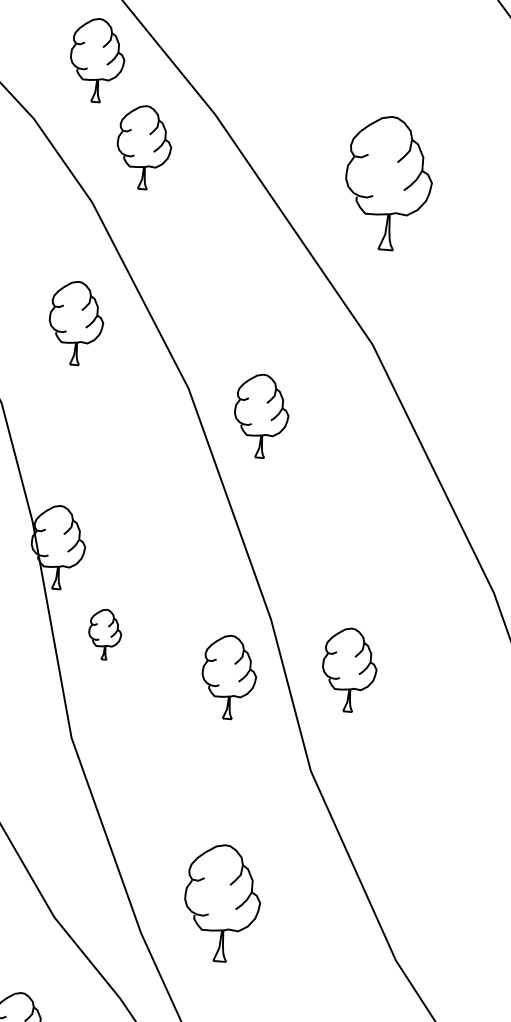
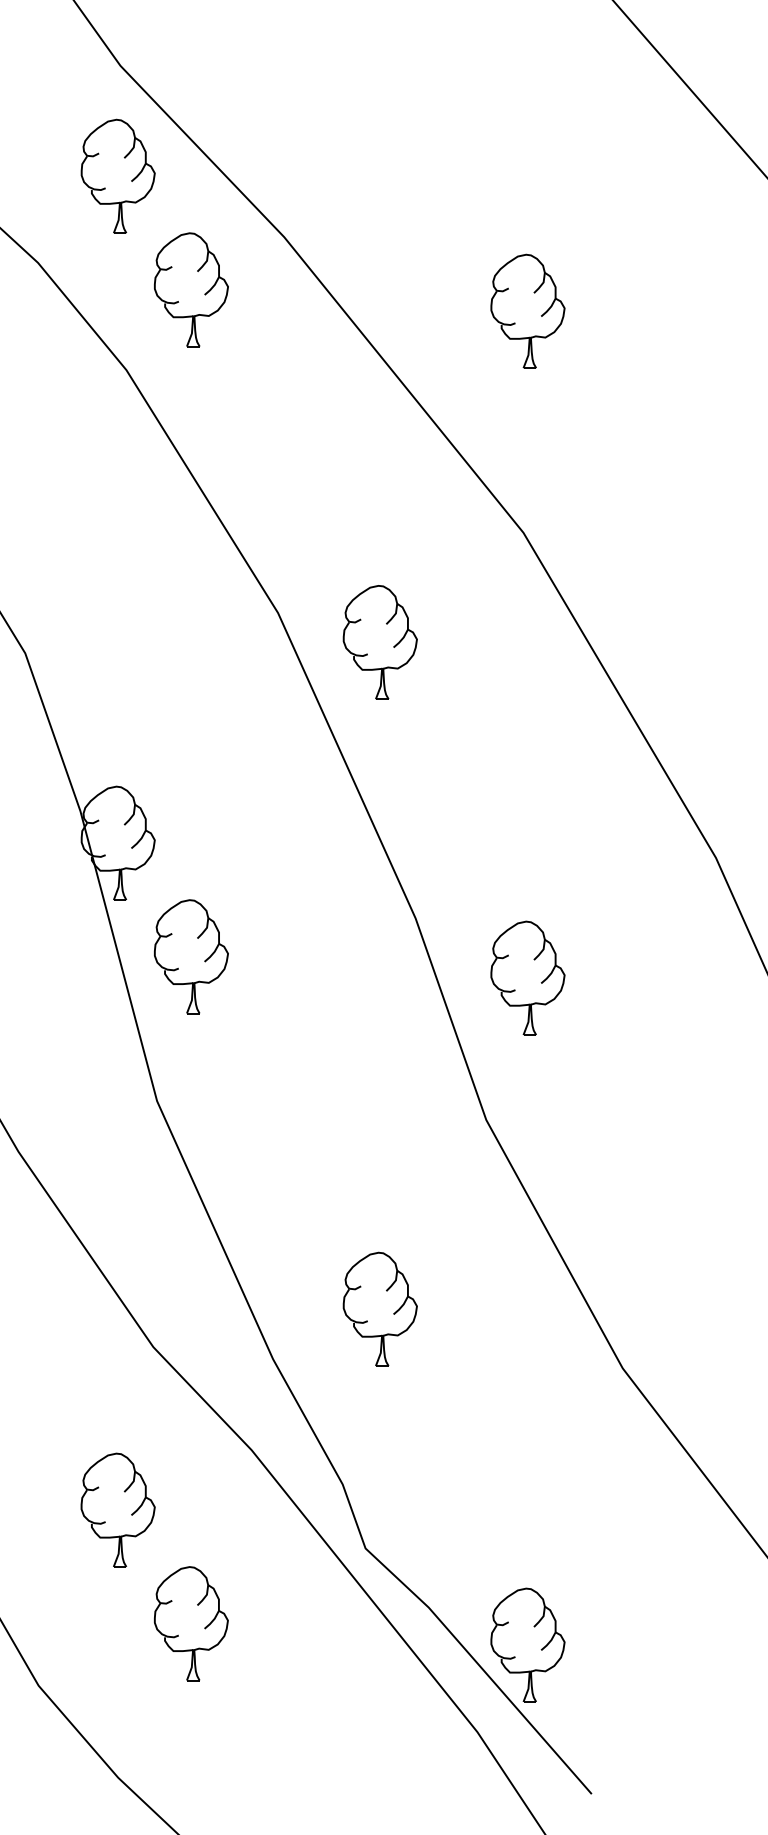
part: (388, 182) -> (527, 310), size x0.62
part: (75, 322) -> (117, 535), removed
part: (105, 634) -> (191, 956), size x1.67
part: (228, 676) -> (364, 1000), removed
part: (221, 902) -> (379, 1308), size x0.71

